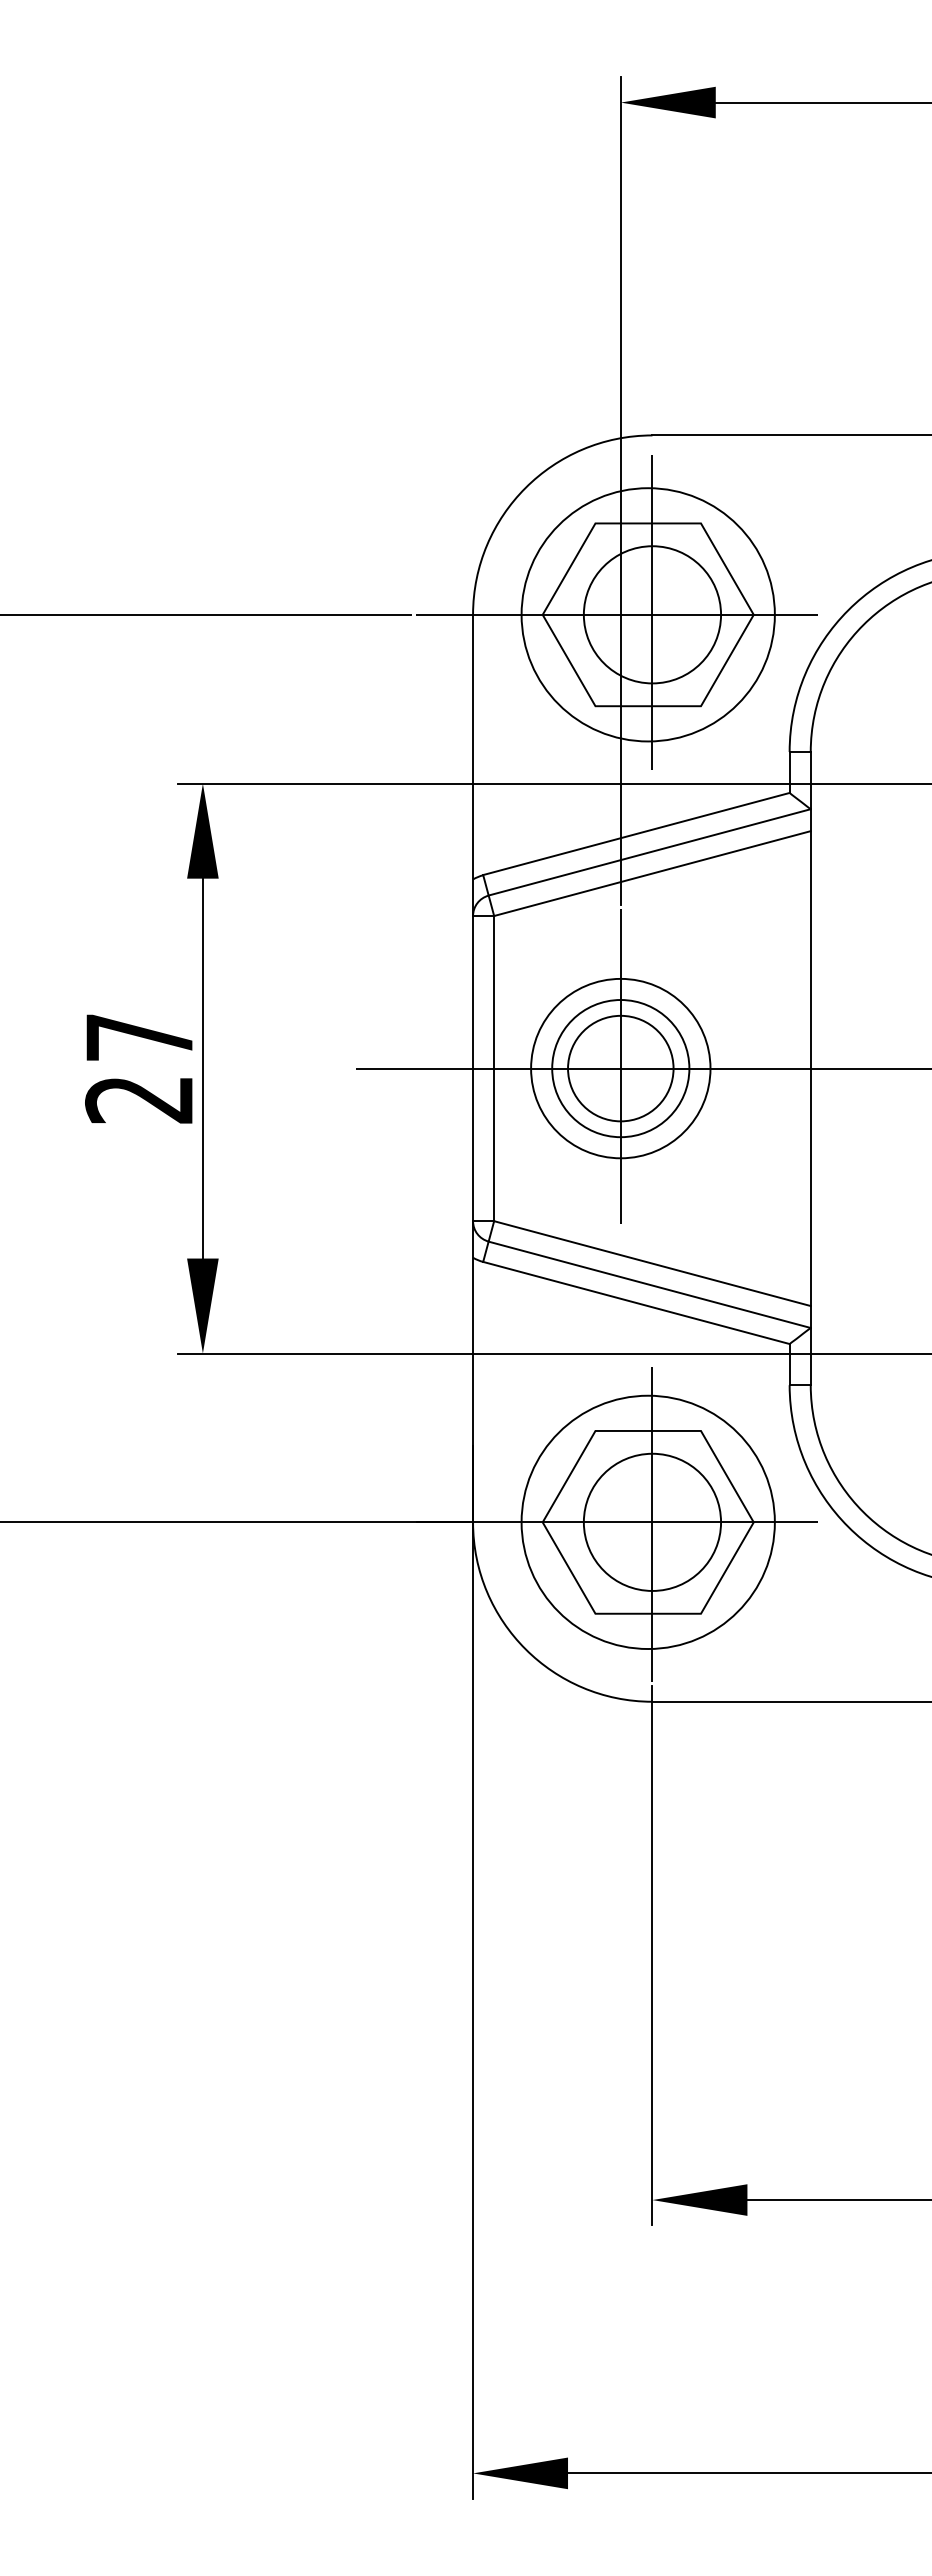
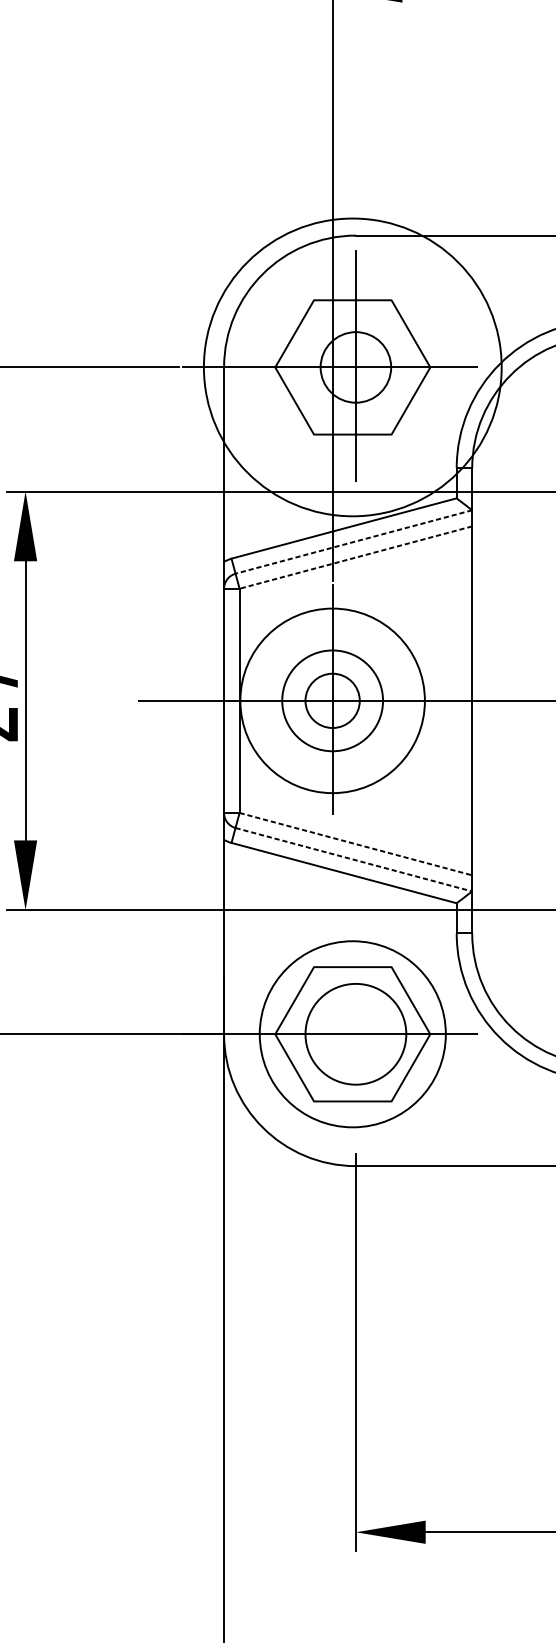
circle: (647, 614) -> (352, 367), size x1.6
circle: (652, 614) -> (355, 367), size x0.7
line: (649, 852) -> (353, 542), solid -> dashed
line: (652, 873) -> (355, 557), solid -> dashed
circle: (620, 1068) -> (332, 700), size x0.7
circle: (620, 1068) -> (332, 700), size x1.4
line: (652, 1263) -> (355, 844), solid -> dashed
line: (649, 1284) -> (353, 859), solid -> dashed
line: (652, 1523) -> (355, 1035), removed

